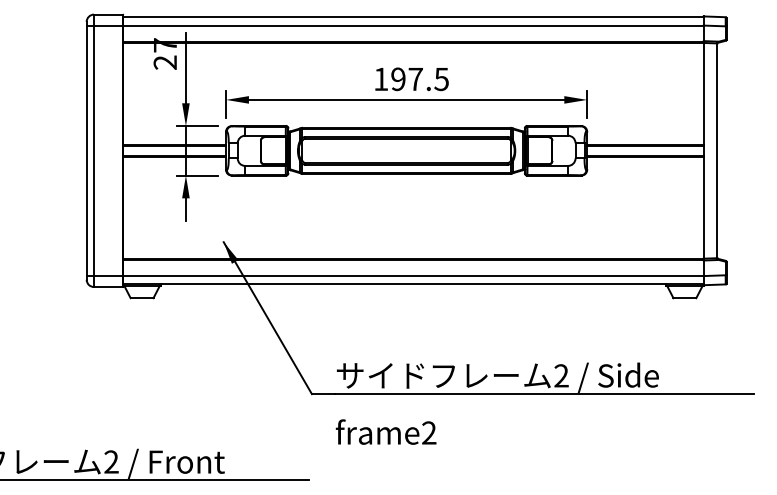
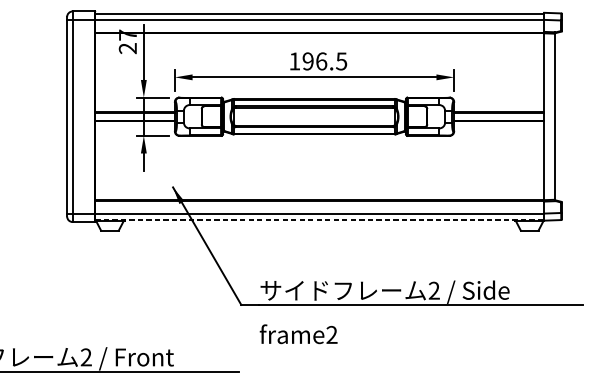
text: (415, 79) -> (321, 61), 197.5 -> 196.5
line: (413, 284) -> (319, 220), solid -> dashed

